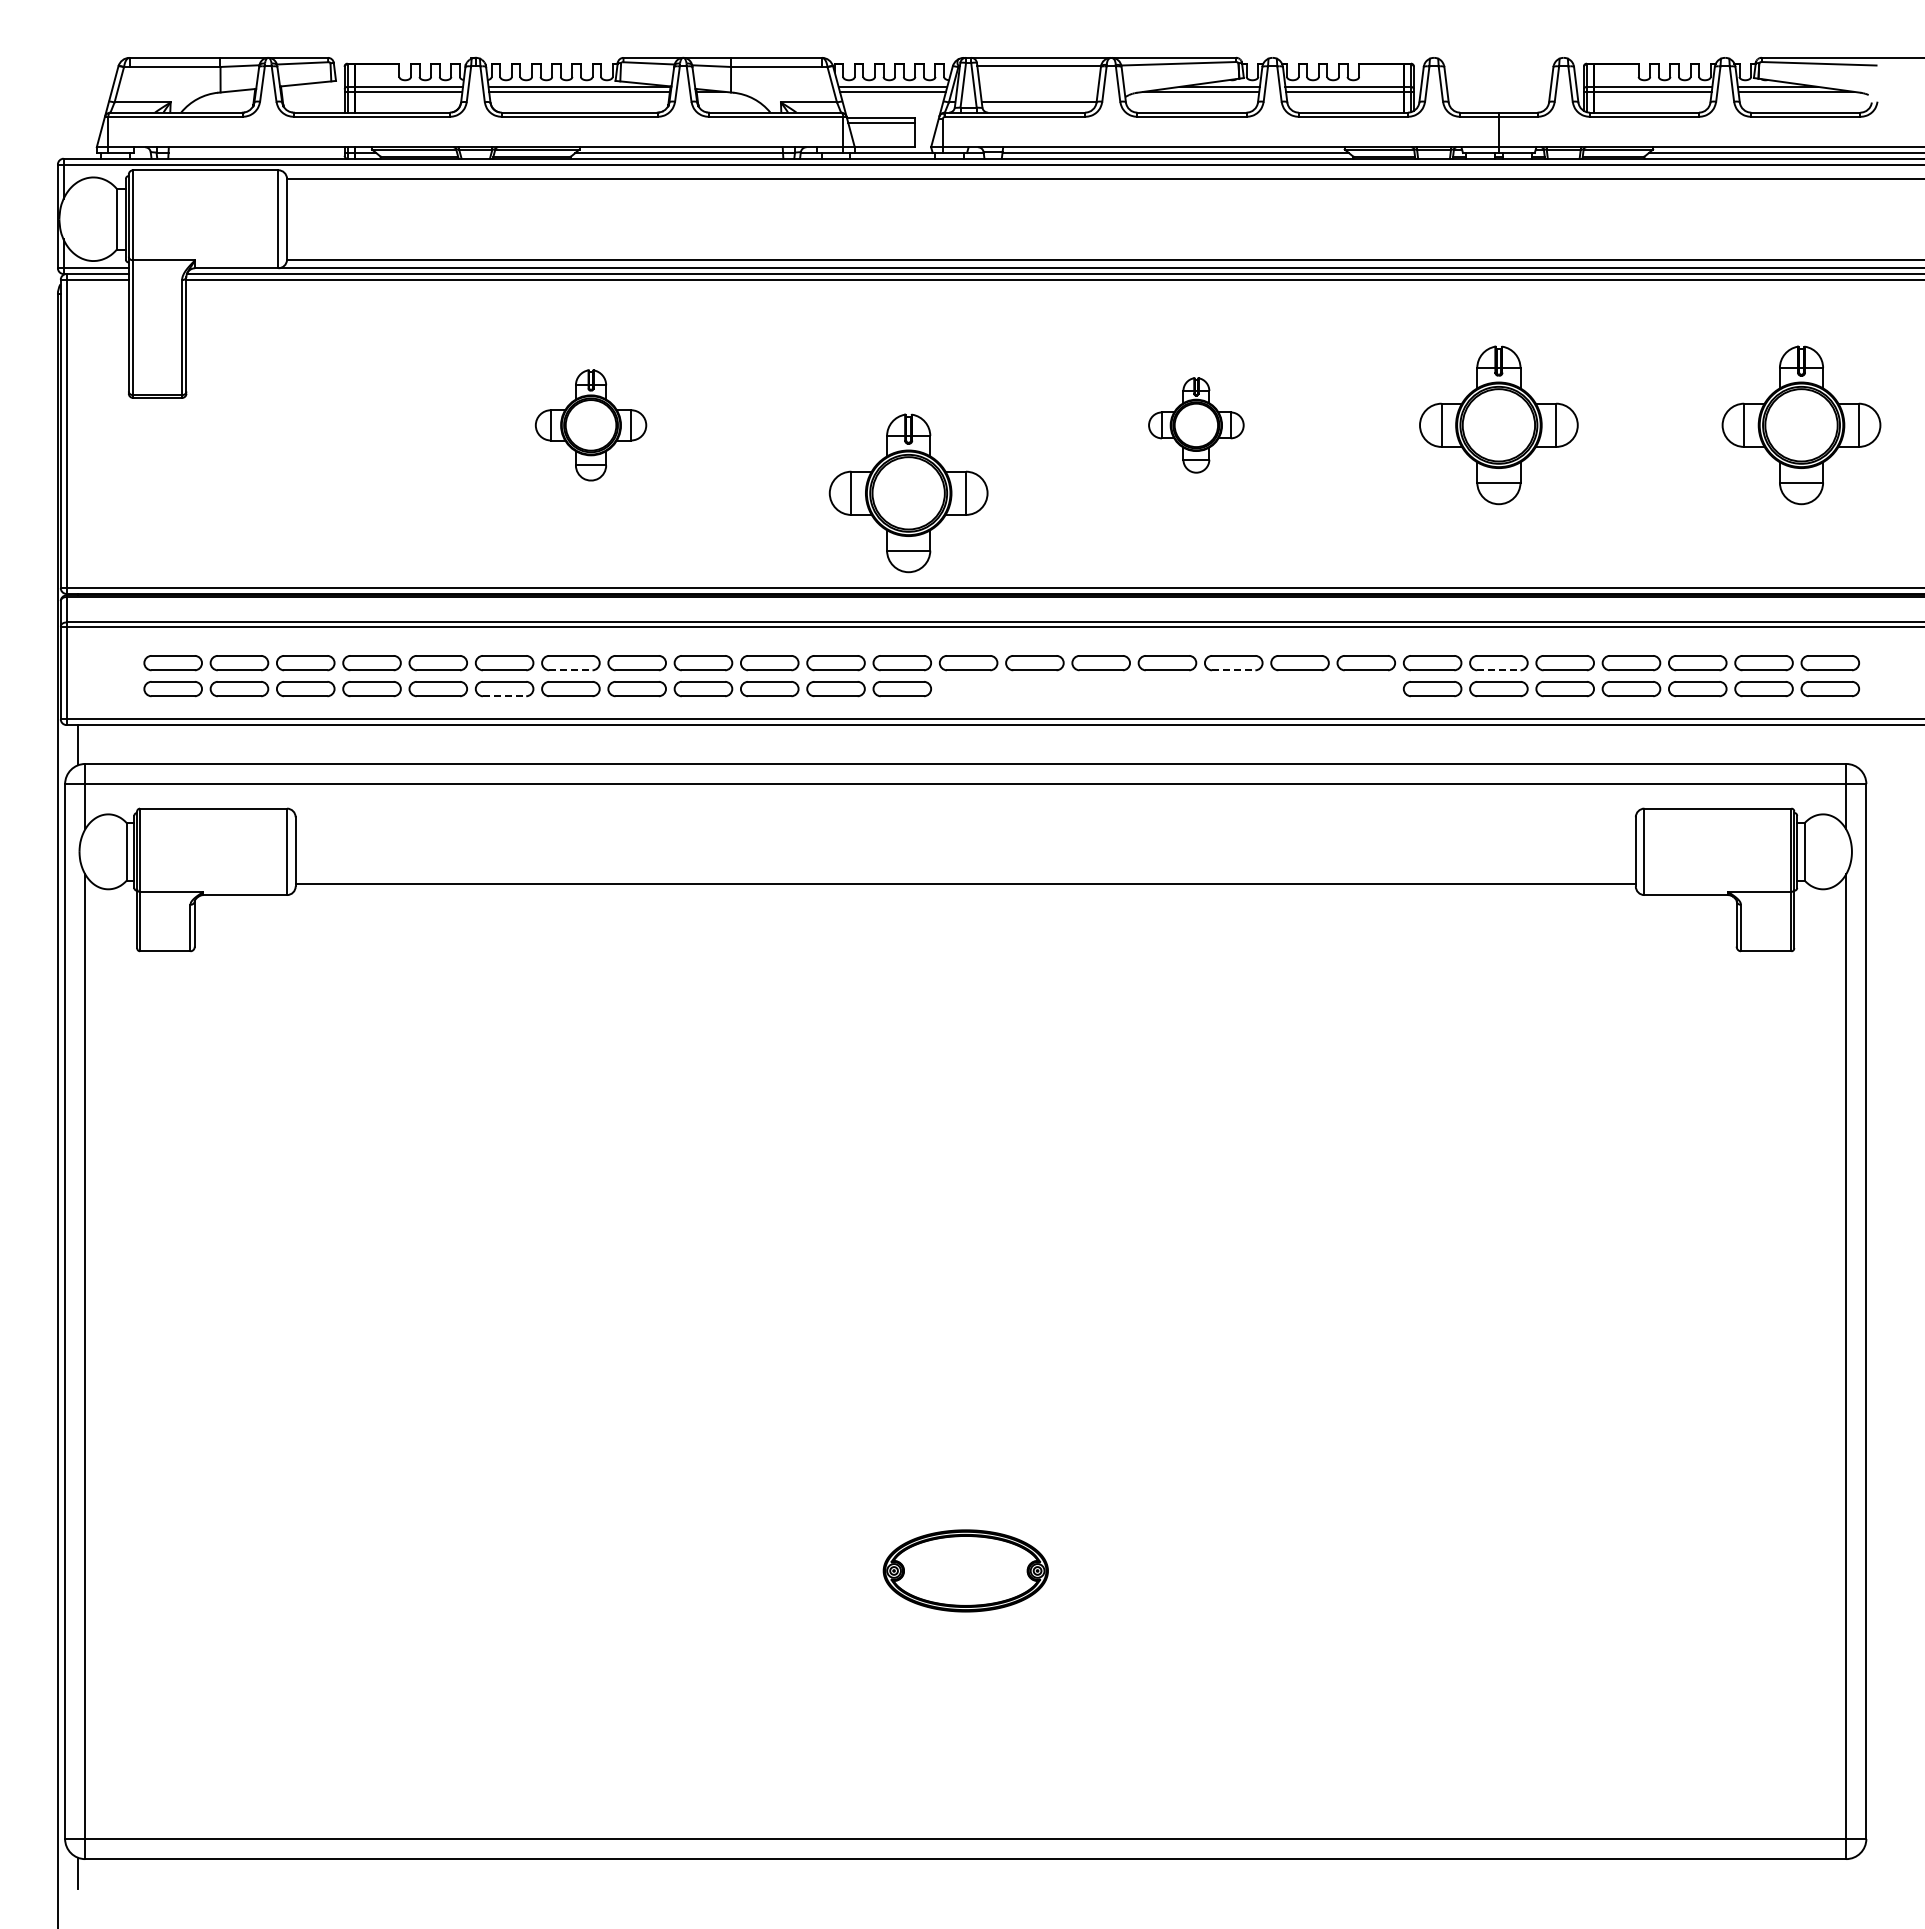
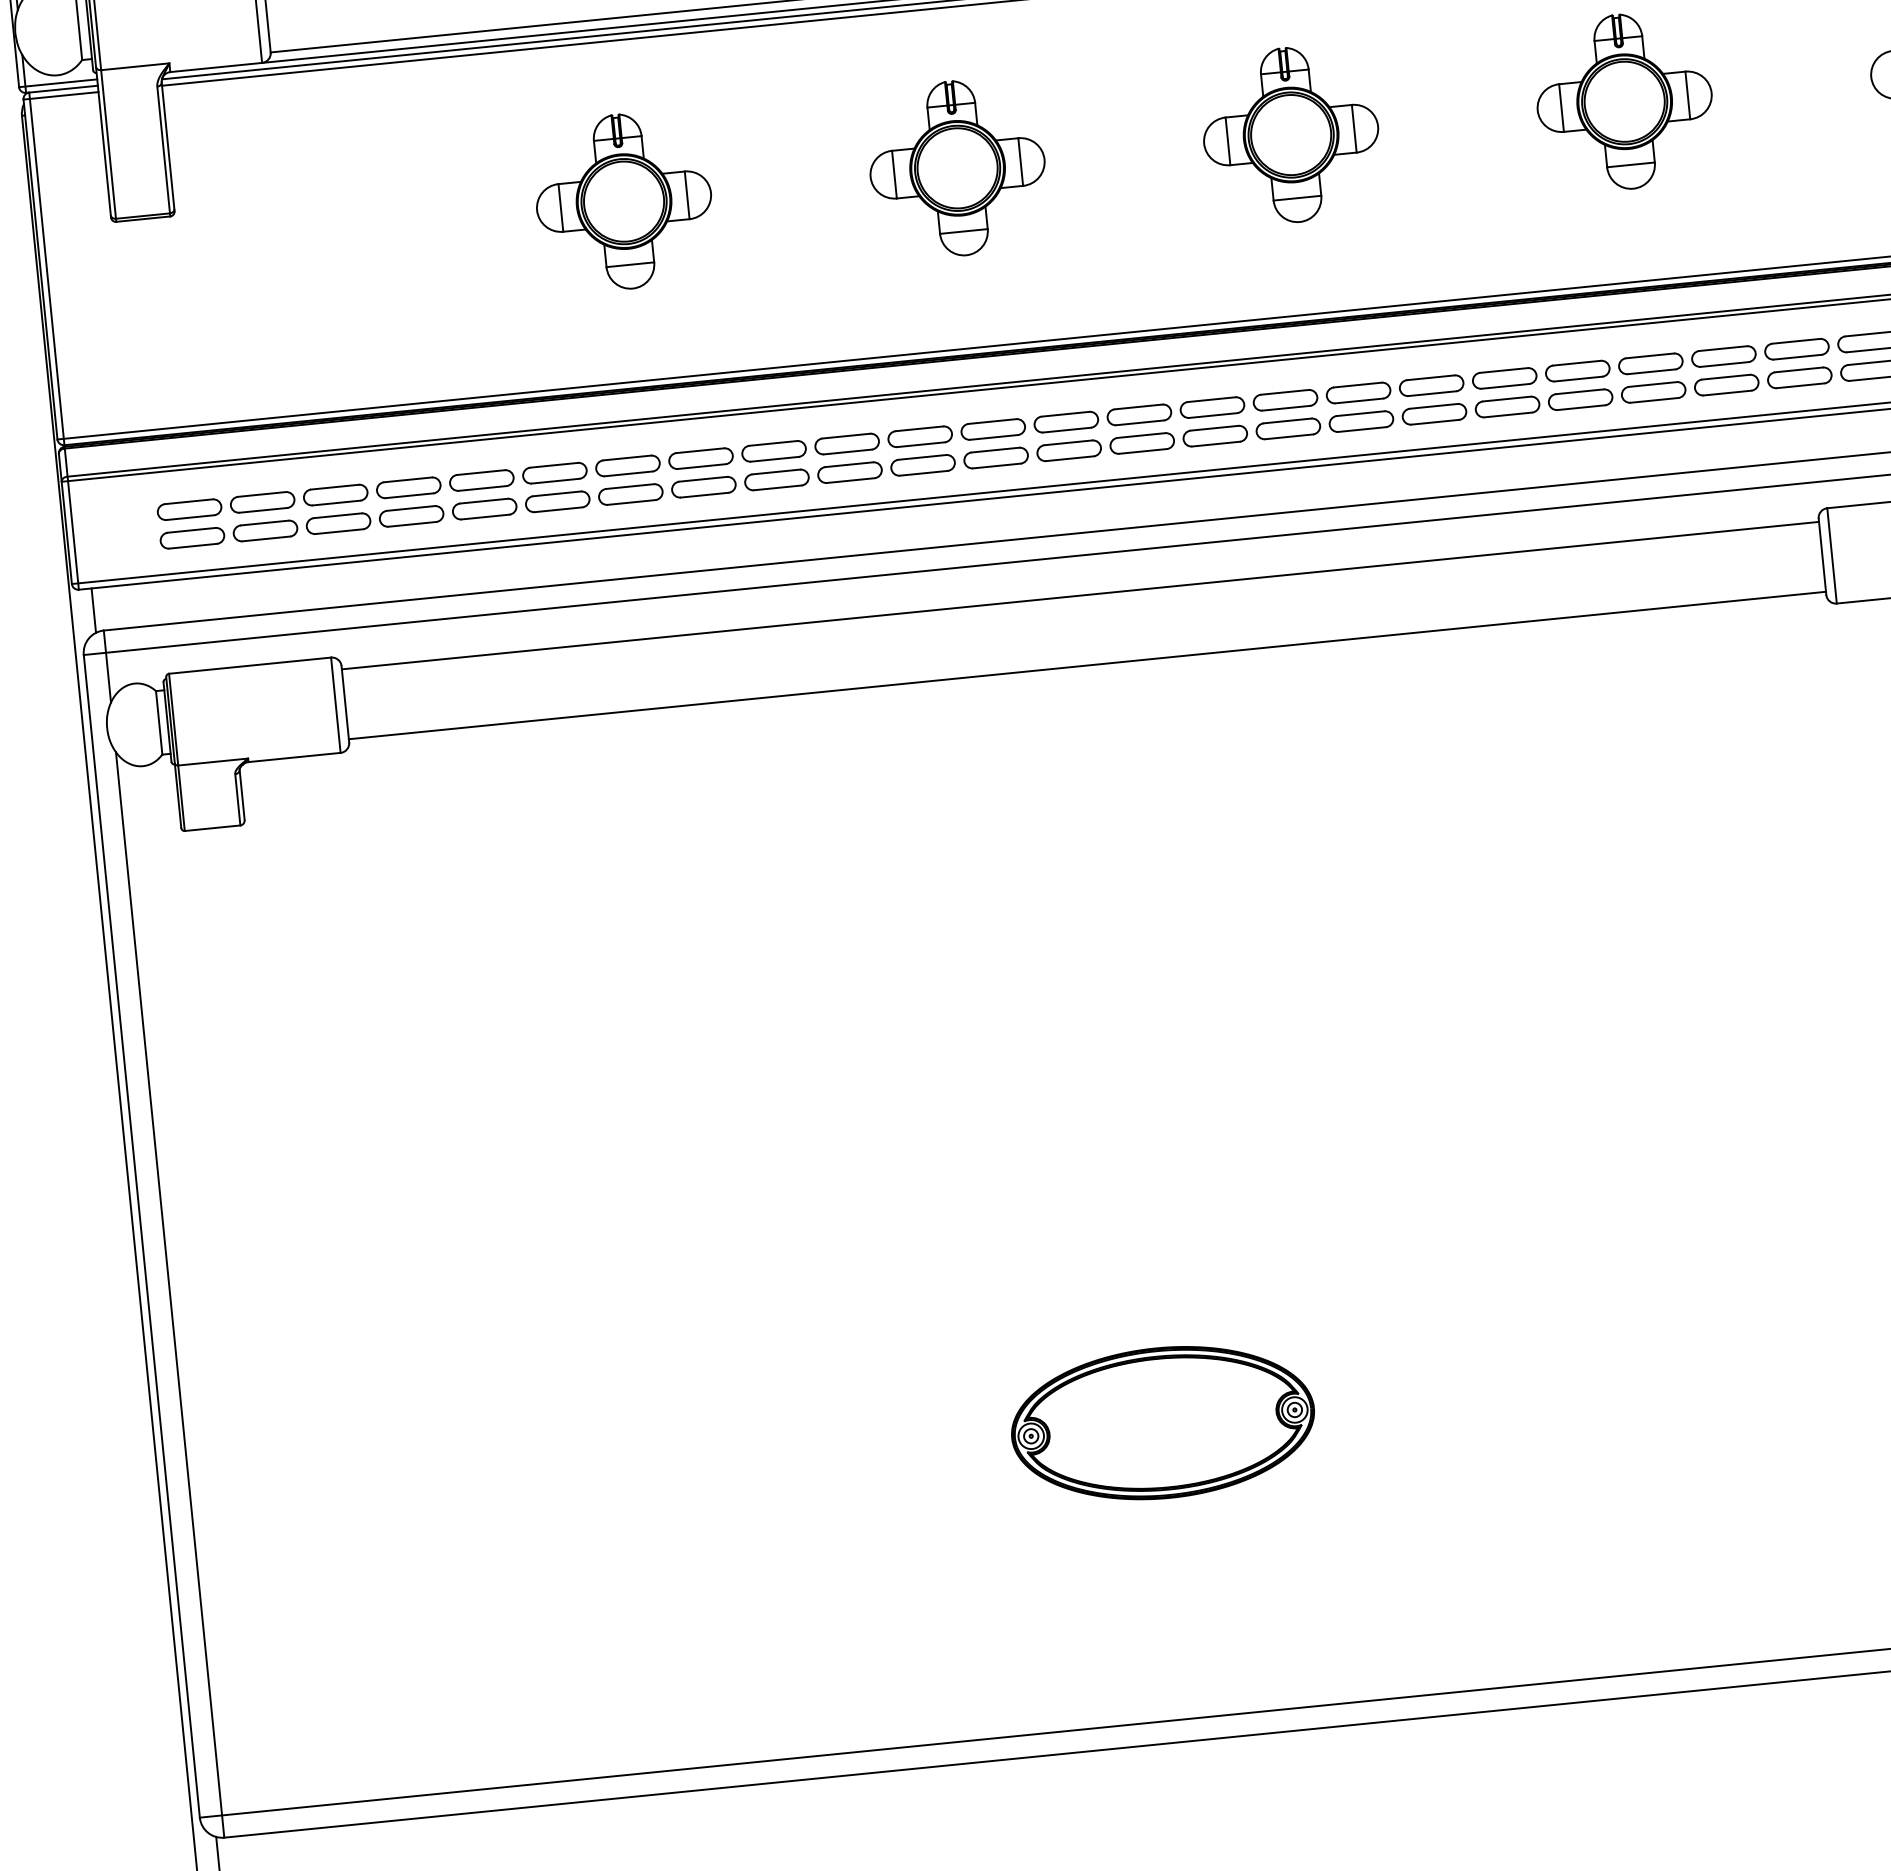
part: (590, 425) -> (623, 201), size x1.43
part: (1196, 425) -> (1291, 135), size x1.67
part: (908, 493) -> (957, 168), moved
line: (570, 670) -> (628, 474), dashed -> solid
line: (1233, 670) -> (1359, 401), dashed -> solid
line: (1498, 670) -> (1651, 372), dashed -> solid
part: (1167, 689) -> (1288, 429), added
line: (504, 696) -> (558, 510), dashed -> solid
line: (965, 820) -> (1080, 596), added
part: (965, 1570) -> (1162, 1422), size x1.67

